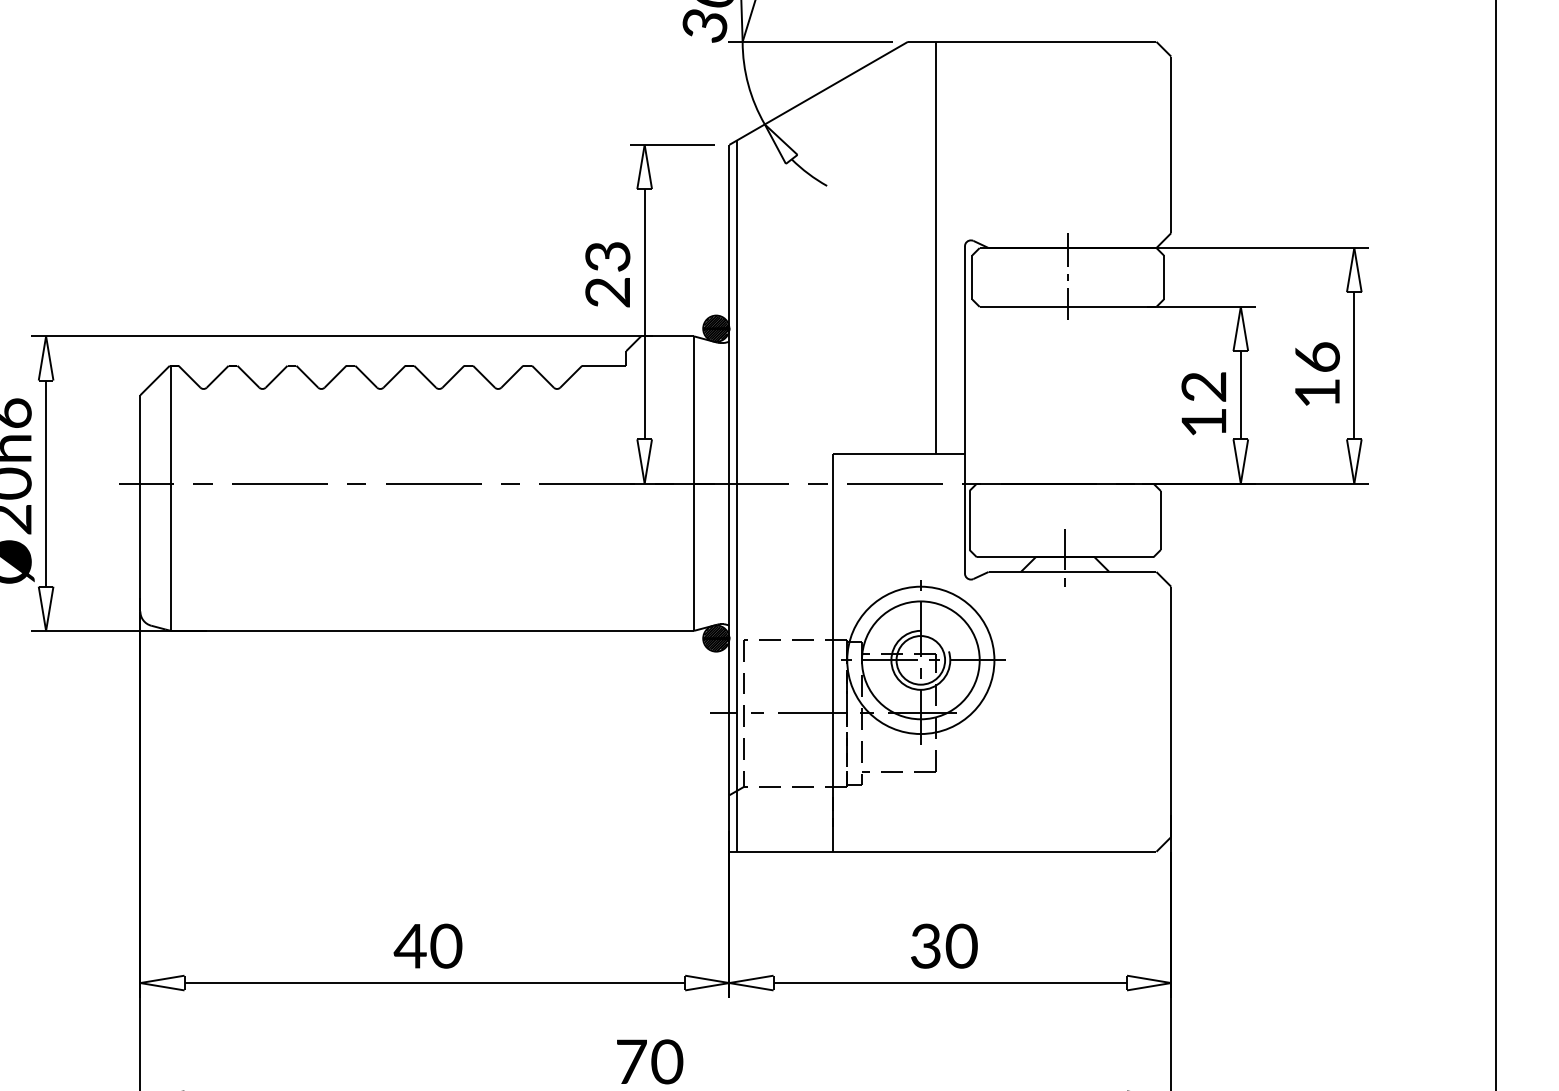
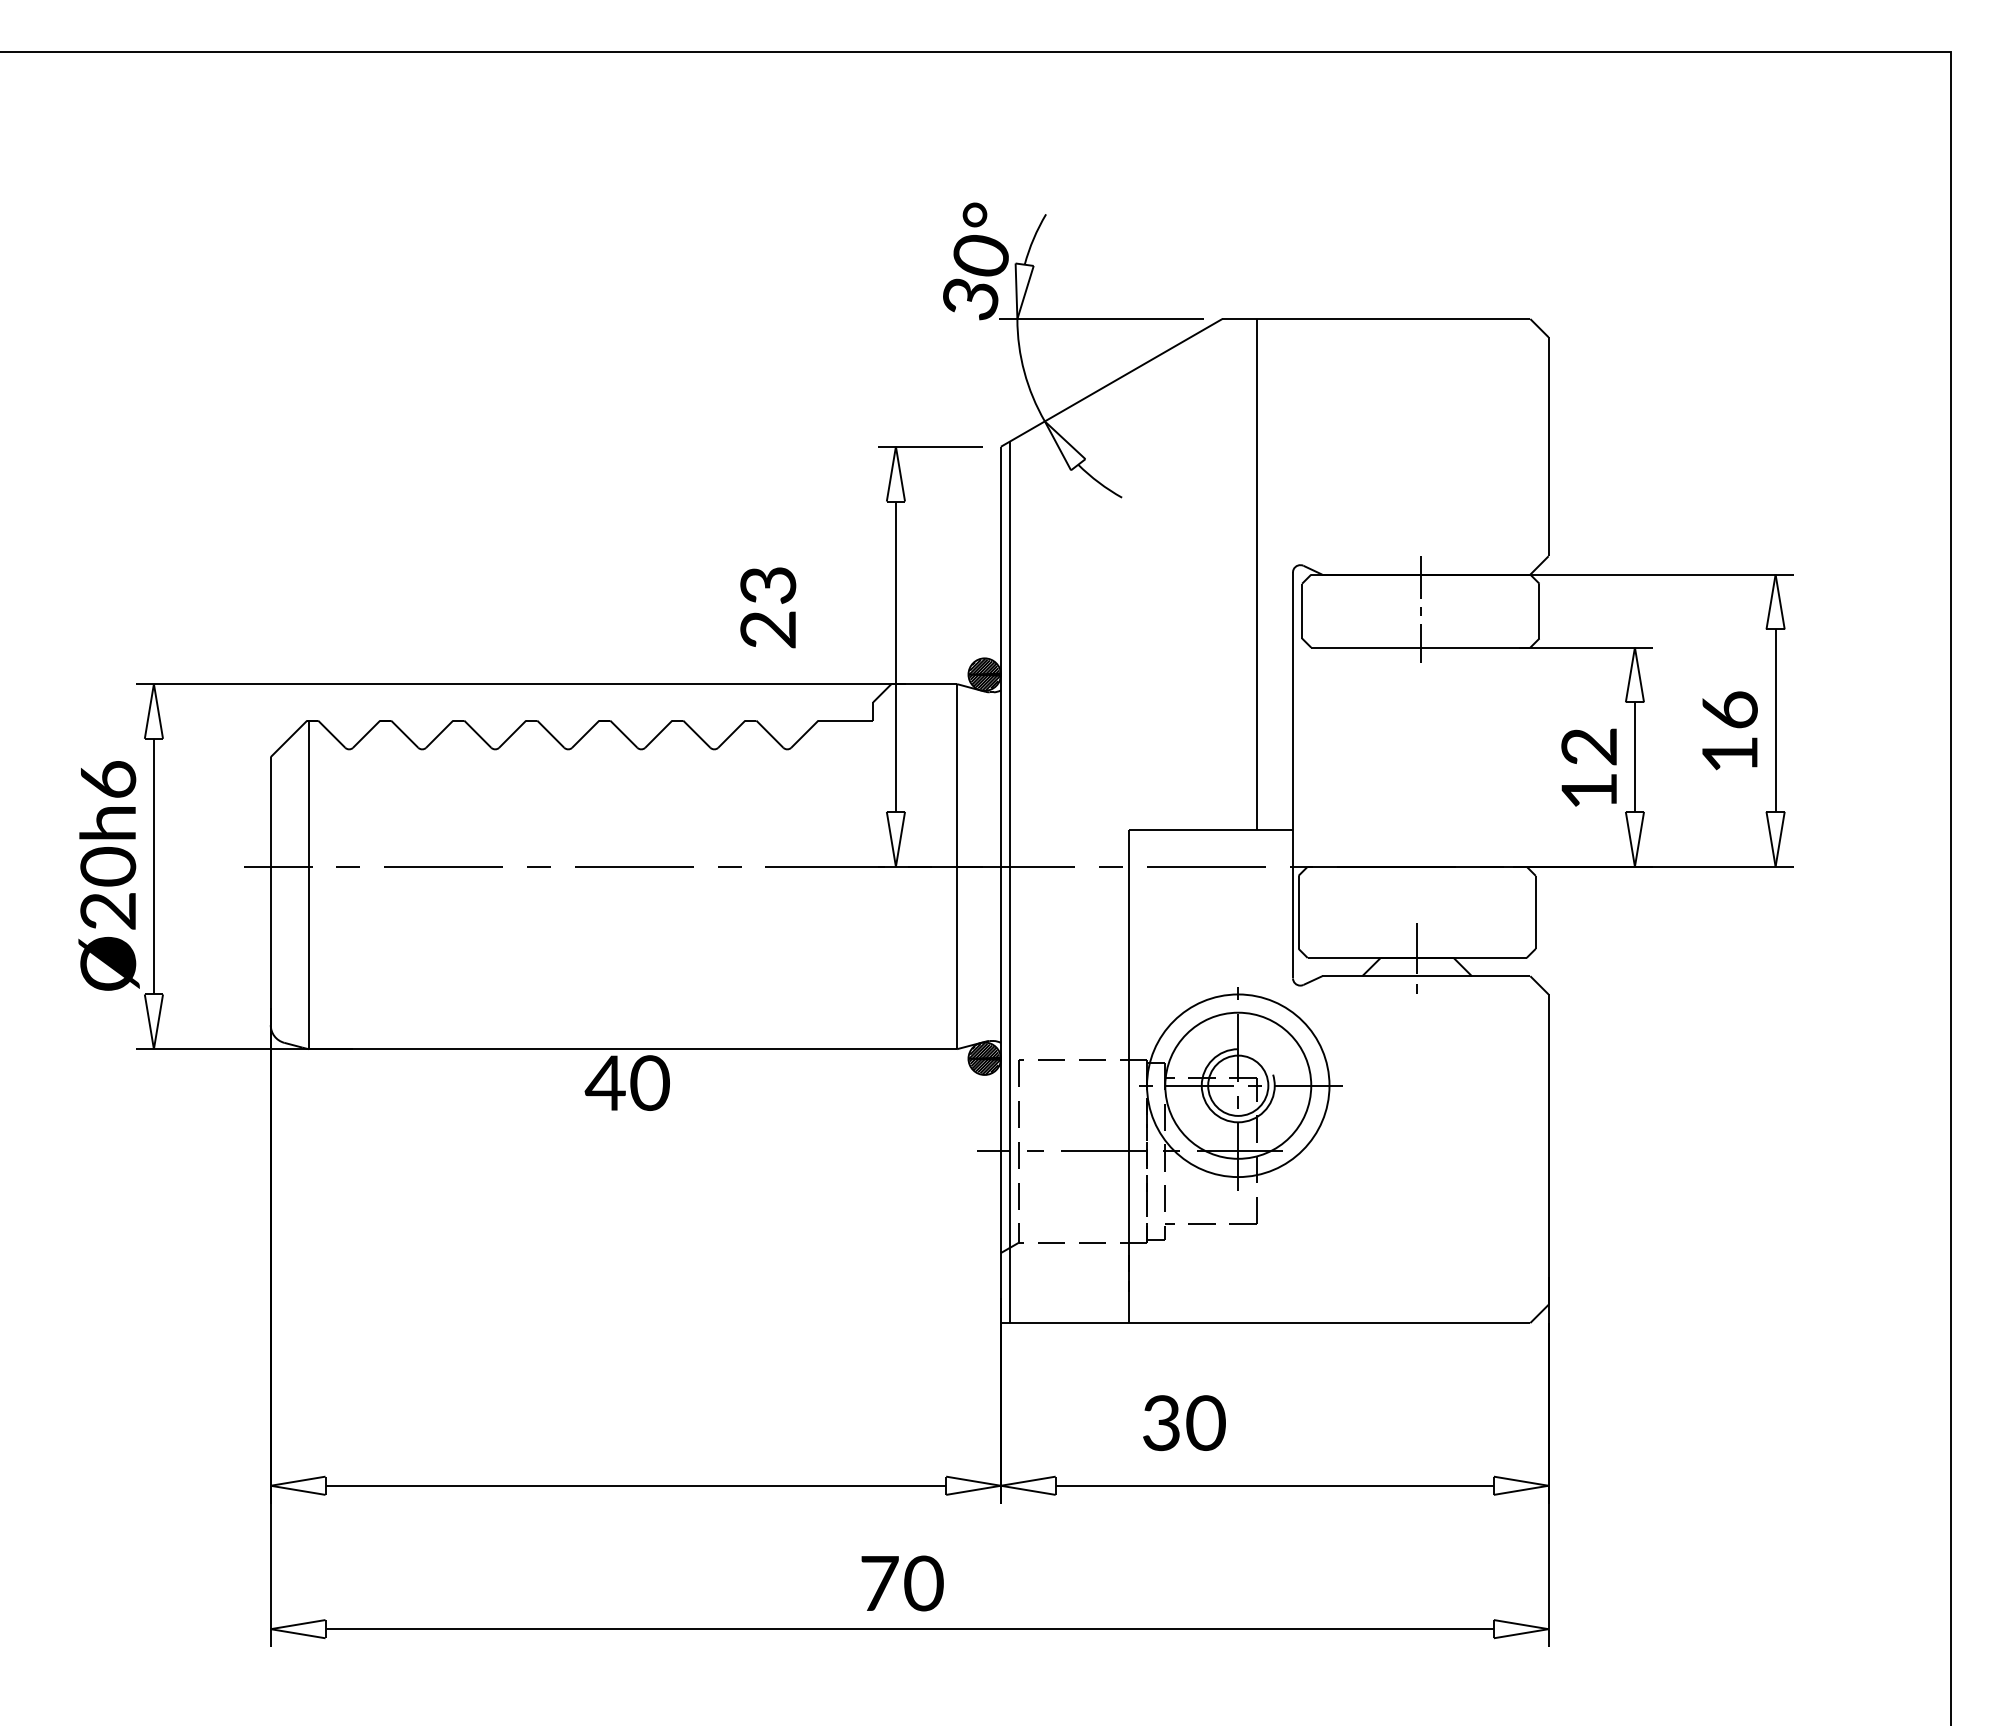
text: (608, 274) -> (768, 607), moved
text: (427, 945) -> (626, 1082), moved
text: (944, 946) -> (1184, 1423), moved

